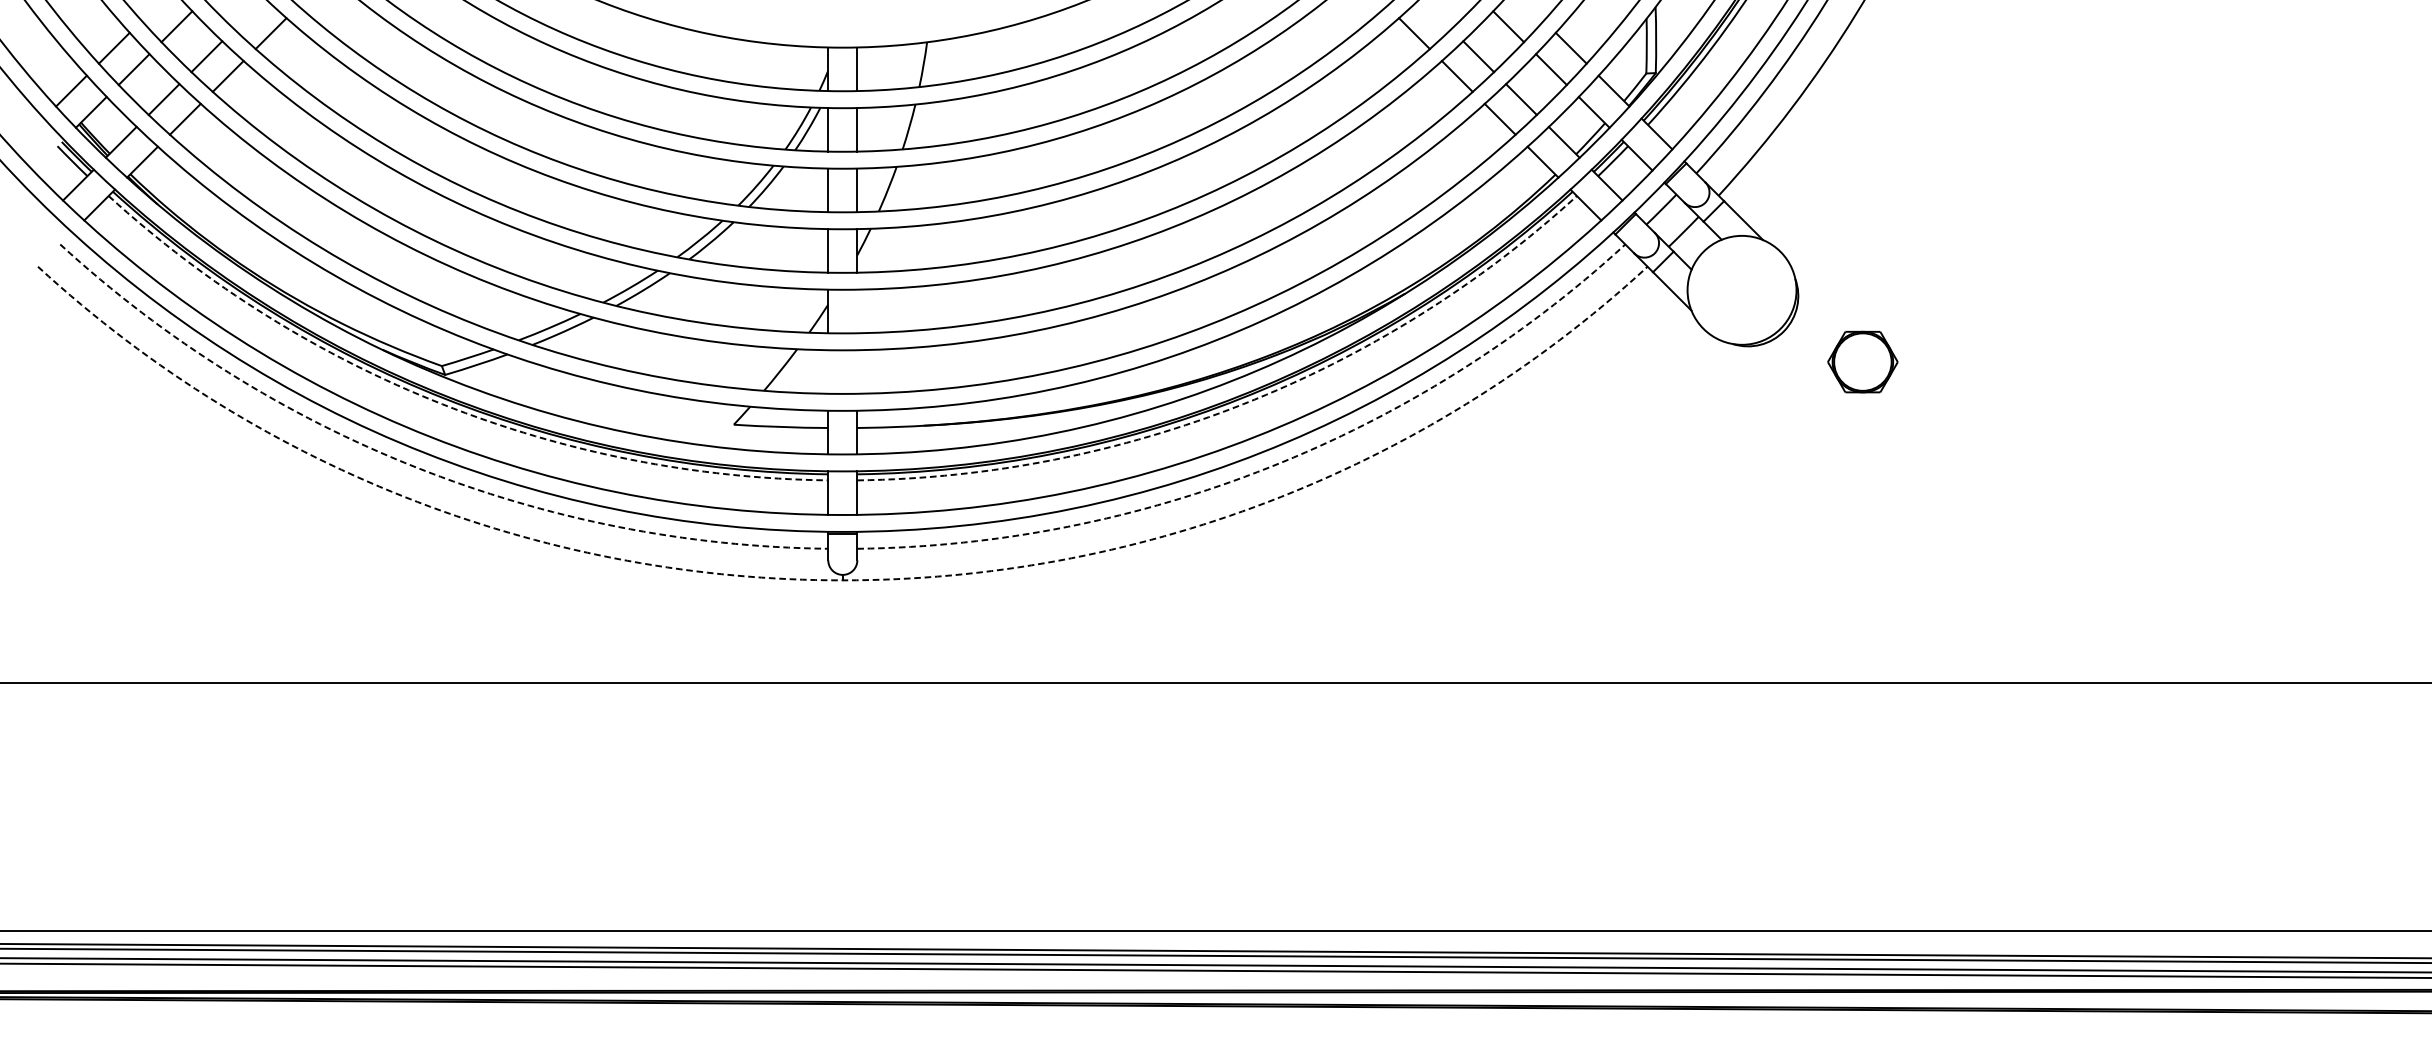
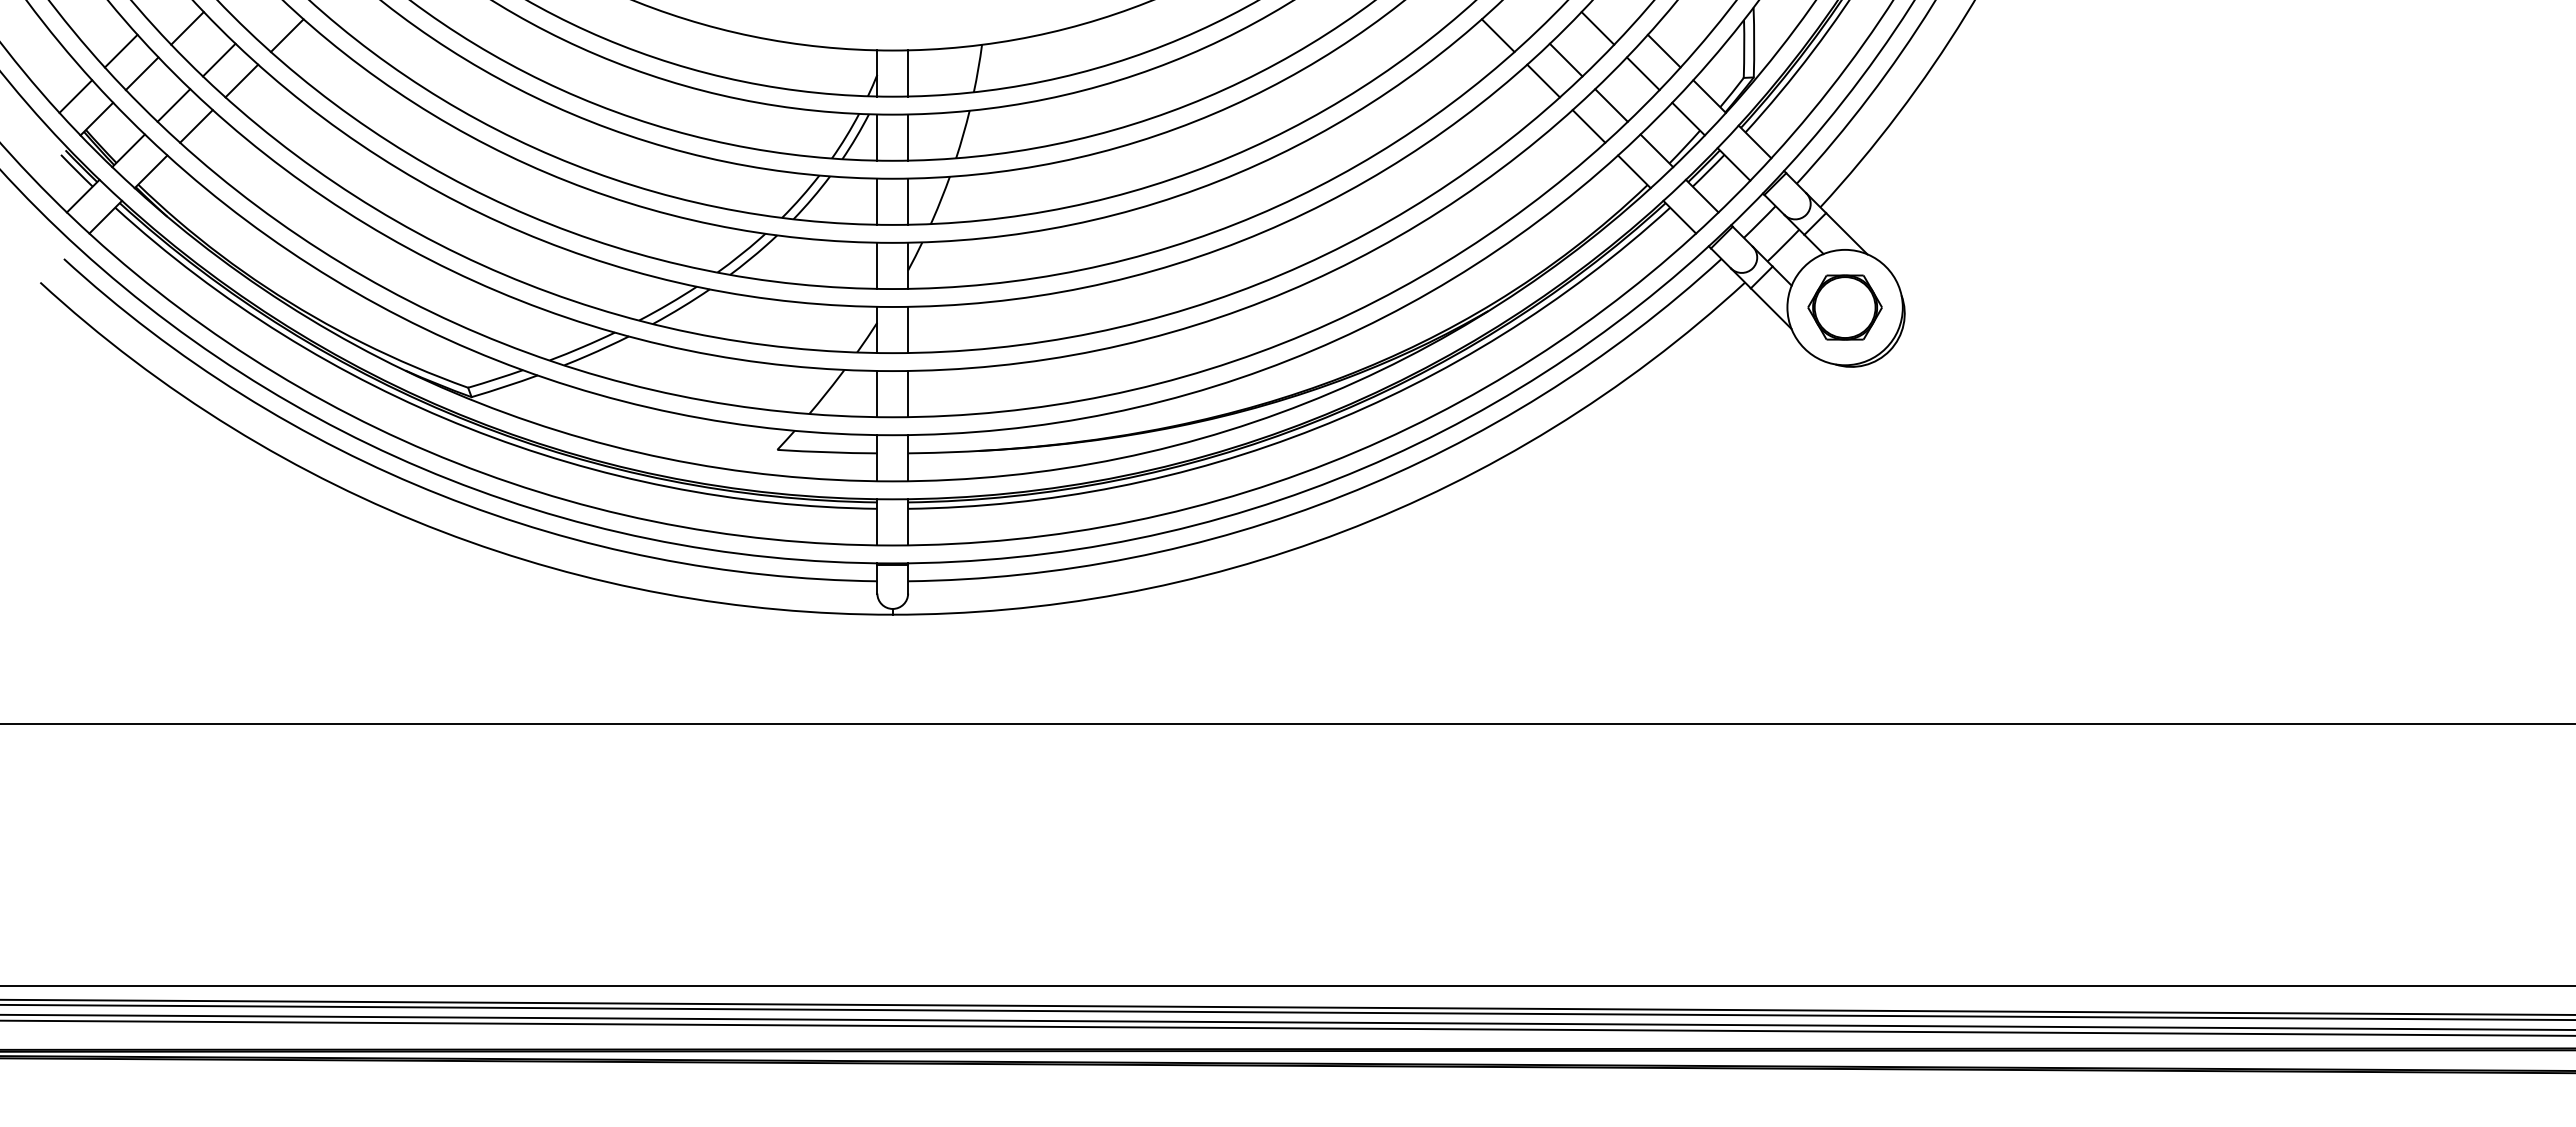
line: (857, 311) -> (908, 329), added
part: (1862, 362) -> (1844, 307), moved
line: (828, 371) -> (877, 393), added
line: (857, 371) -> (908, 393), added
arc: (442, 404) -> (468, 428), dashed -> solid
arc: (1242, 404) -> (1316, 428), dashed -> solid
arc: (415, 467) -> (440, 495), dashed -> solid
arc: (1269, 467) -> (1344, 495), dashed -> solid
arc: (842, 580) -> (892, 614), dashed -> solid

